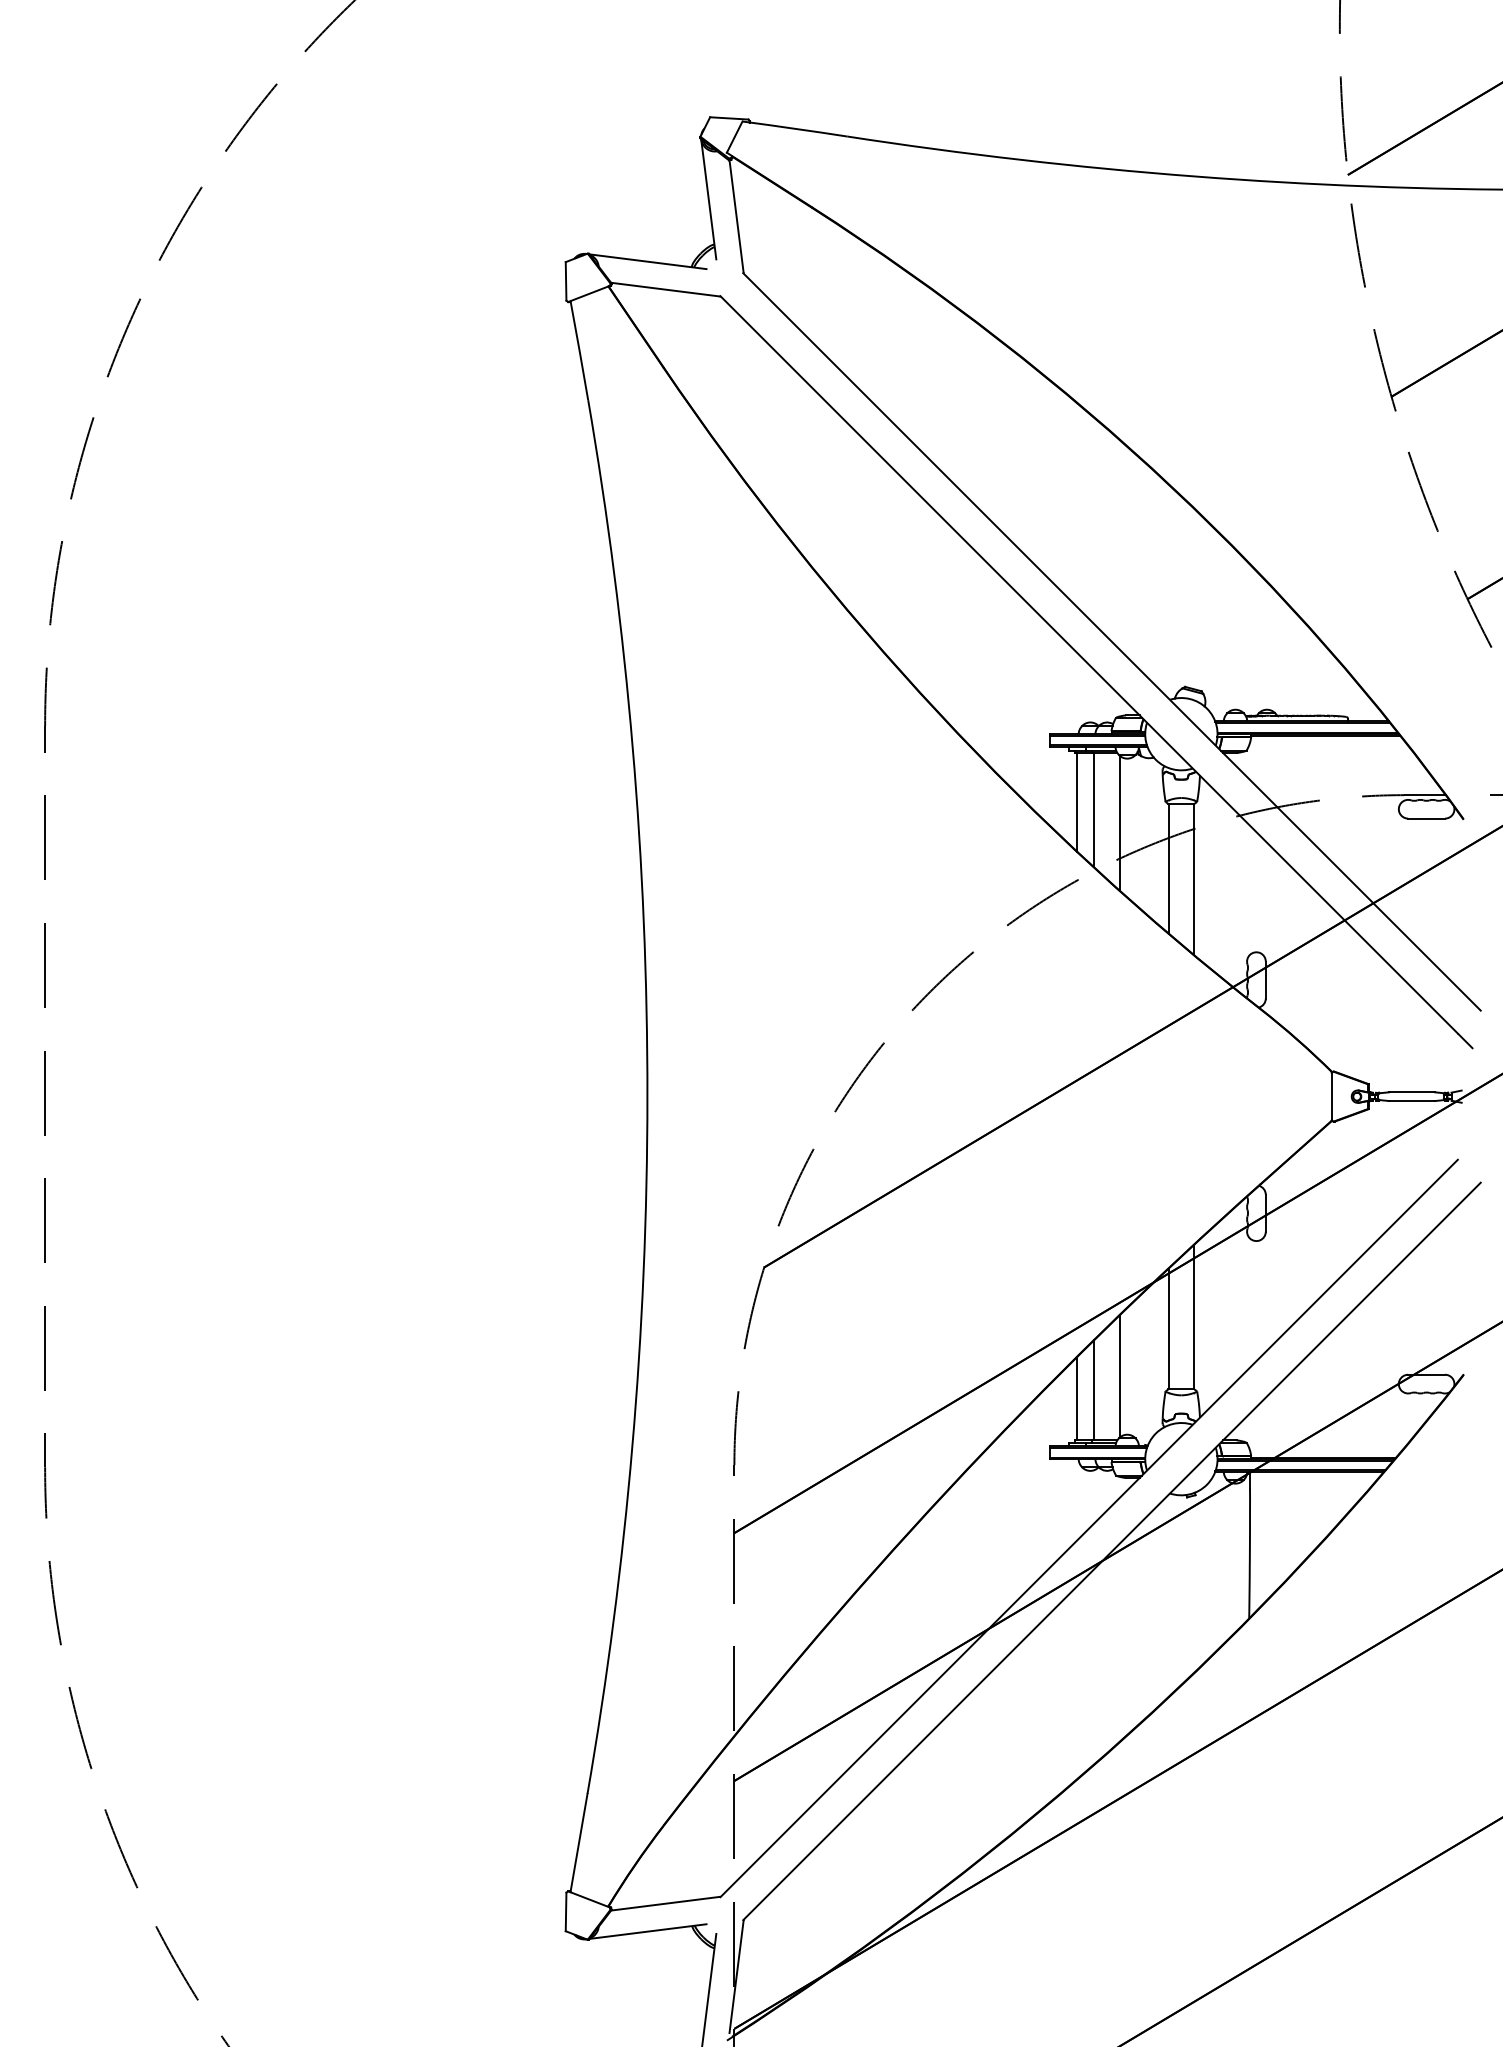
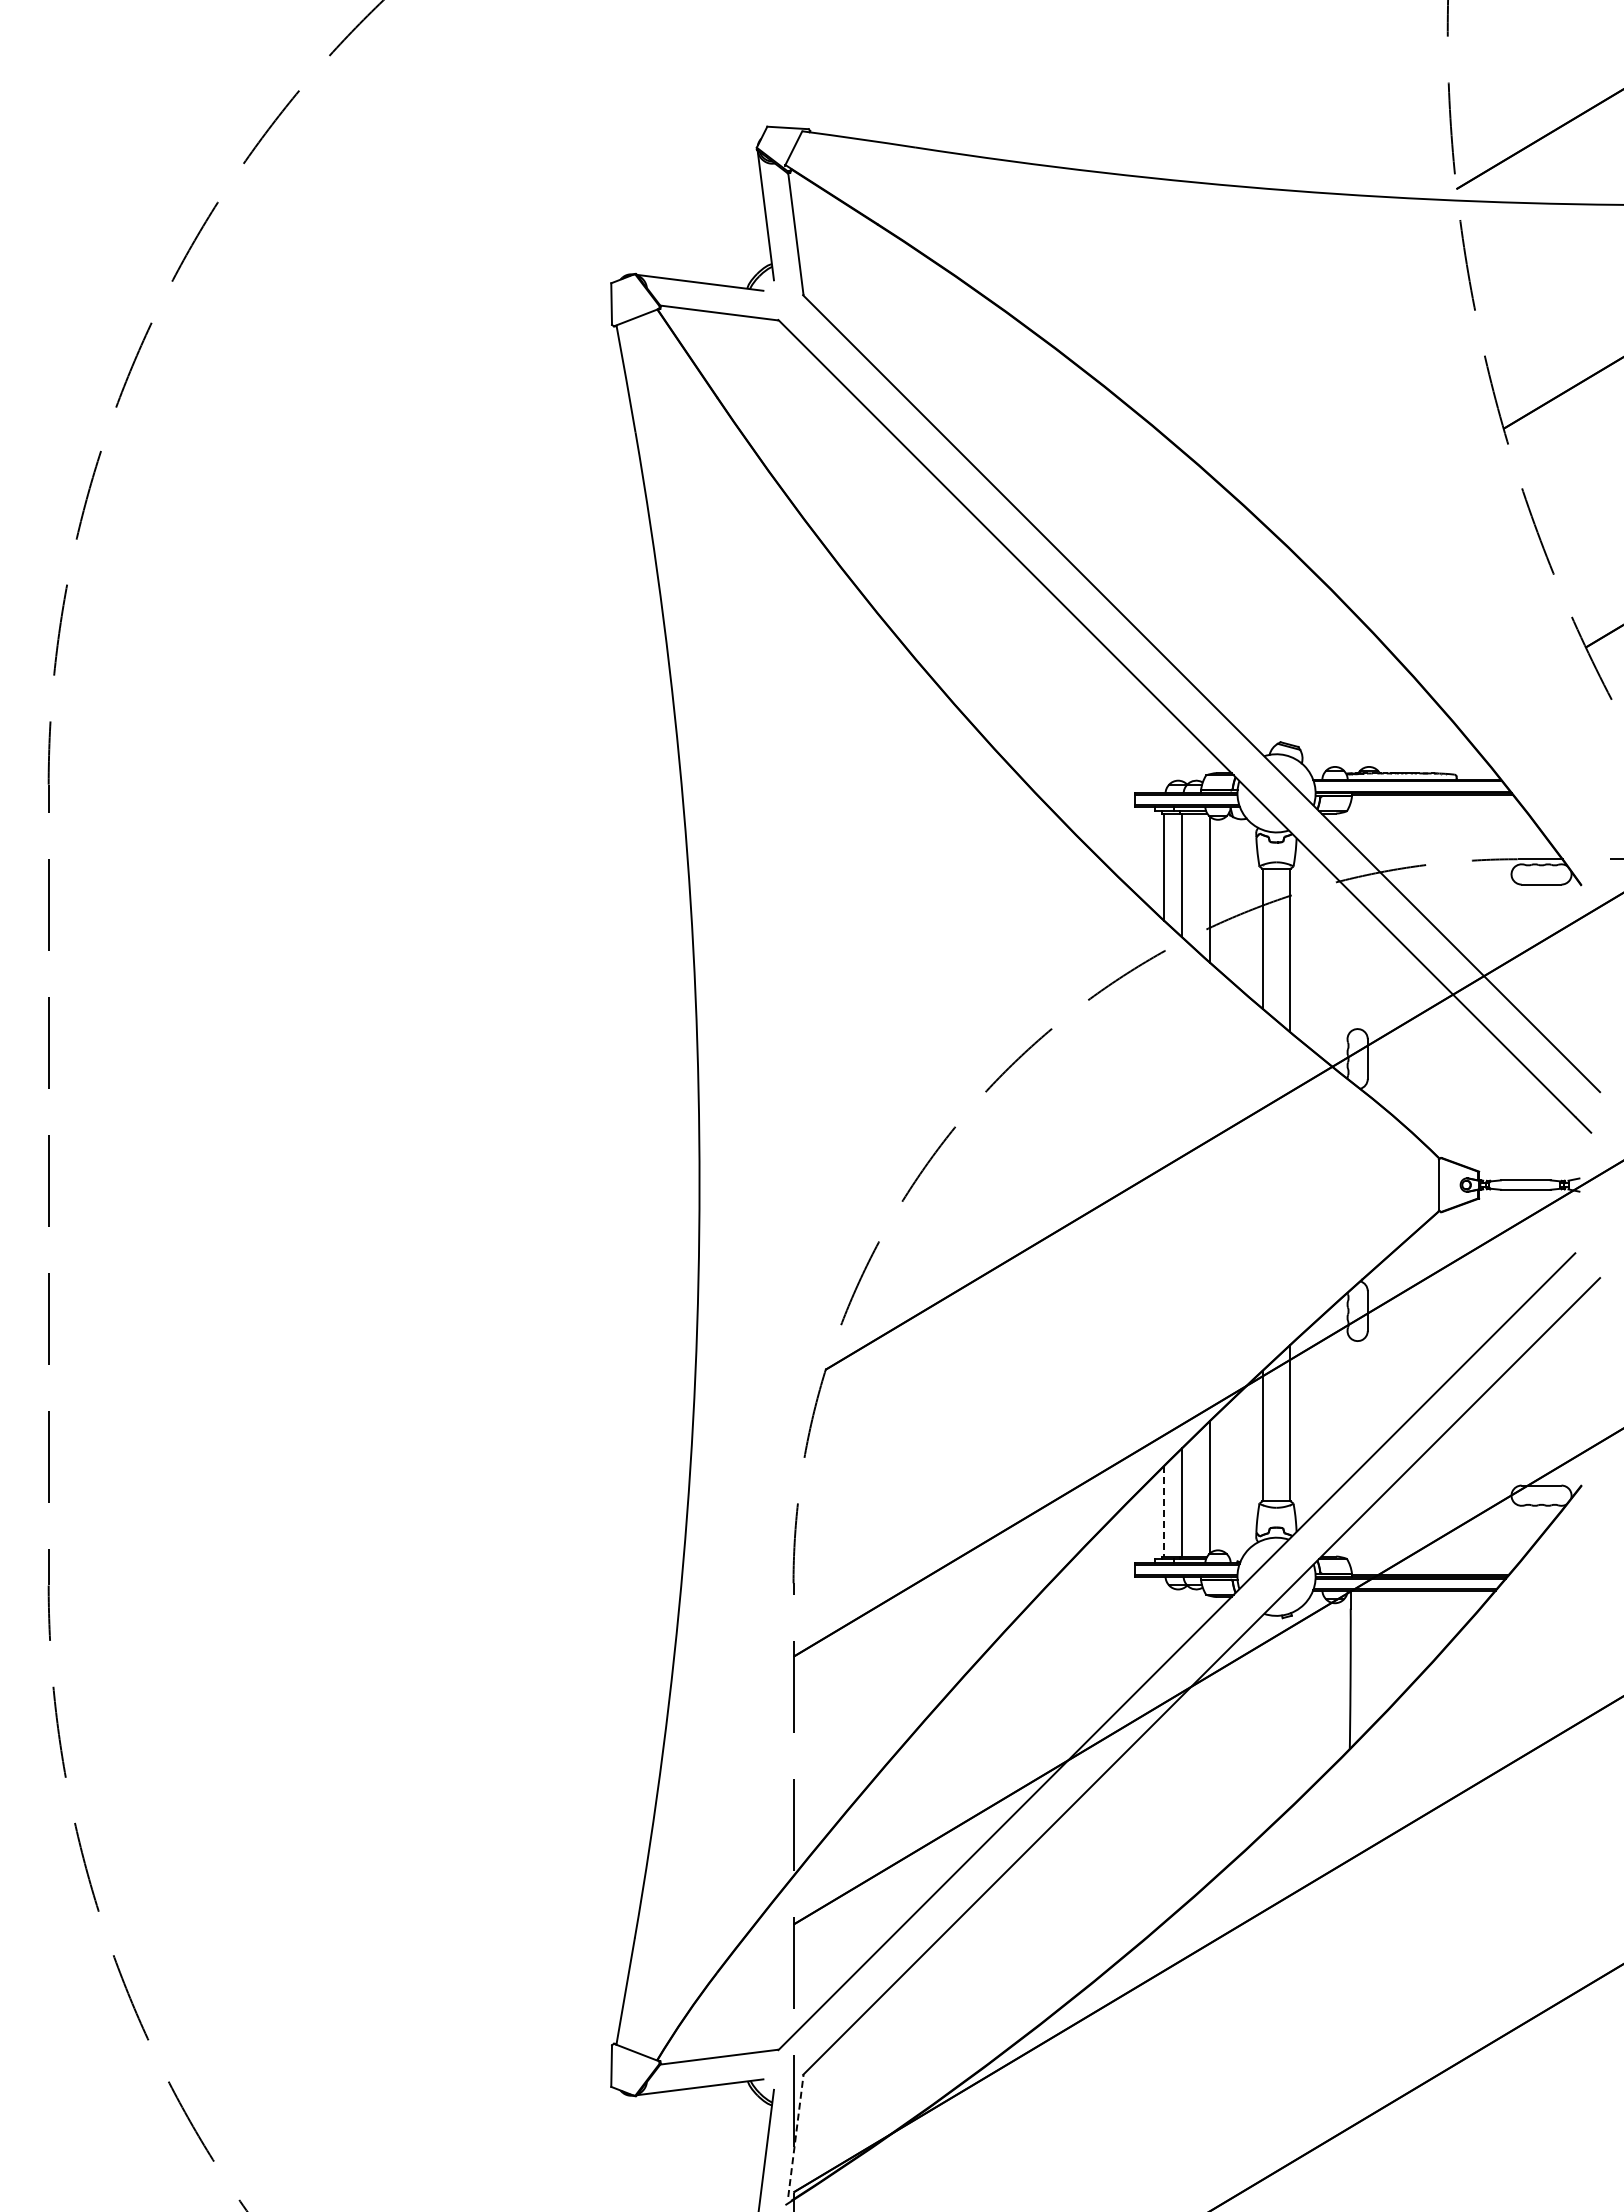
line: (1077, 1398) -> (1164, 1511), solid -> dashed
line: (736, 1976) -> (795, 2135), solid -> dashed

